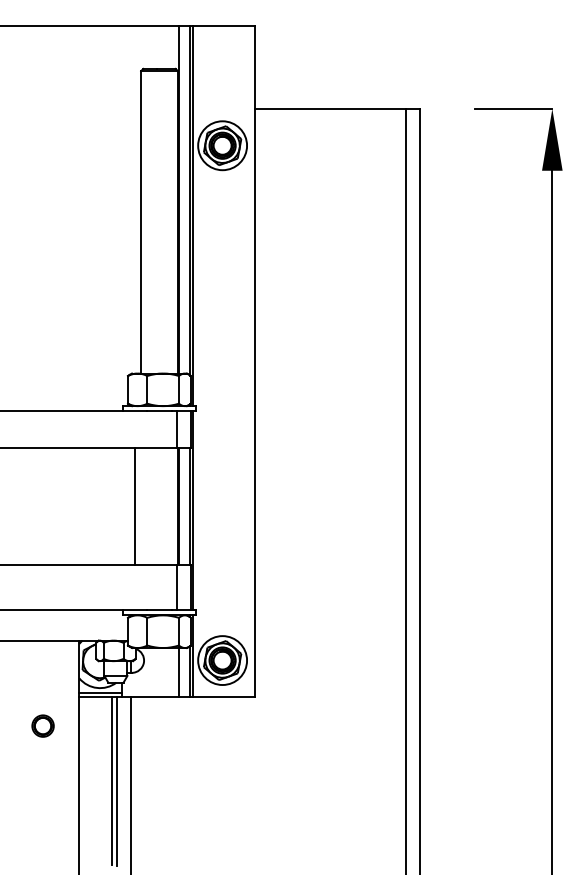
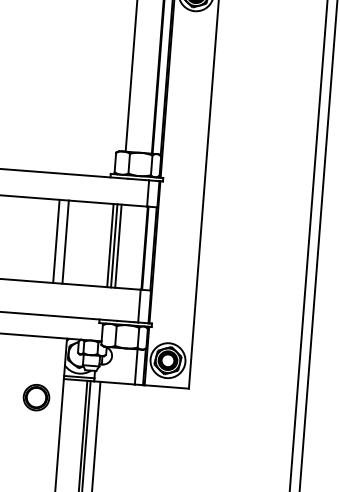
line: (54, 505) -> (56, 240), added
line: (67, 505) -> (65, 241), added
line: (129, 505) -> (110, 245), added
line: (141, 505) -> (118, 245), added
part: (42, 725) -> (36, 397), size x1.67

